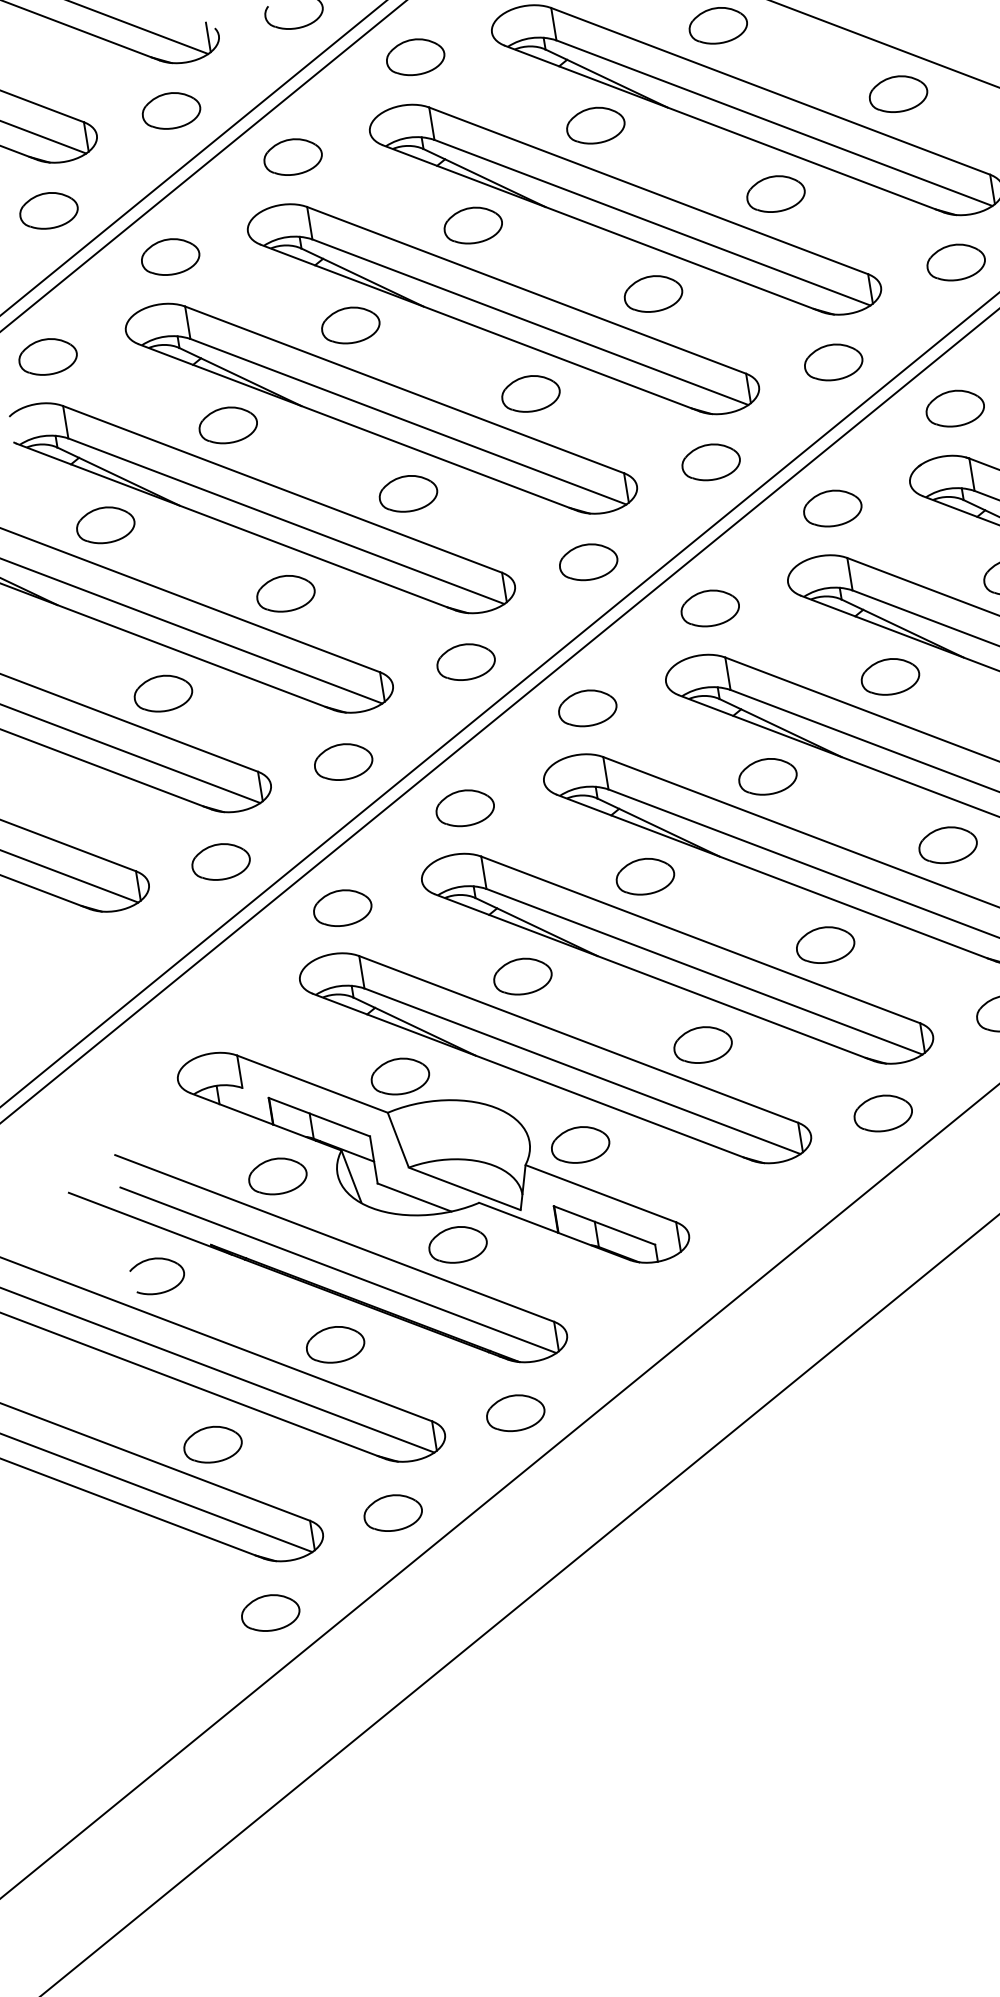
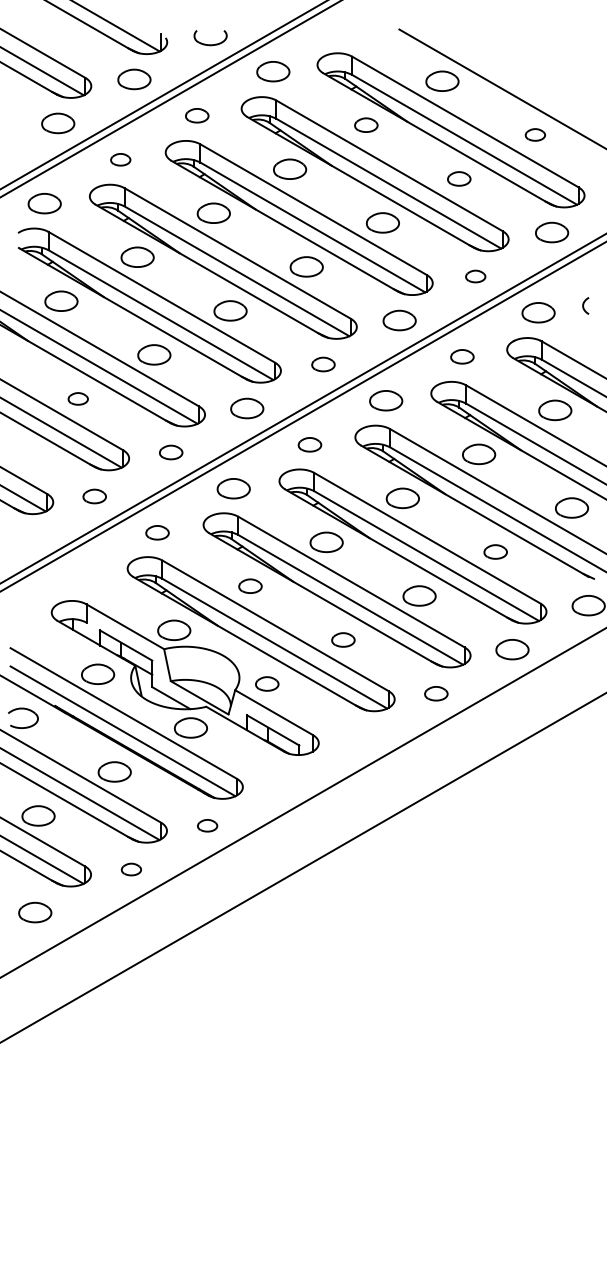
part: (898, 93) -> (535, 134), size x0.6
part: (595, 124) -> (366, 124), size x0.7
part: (293, 156) -> (197, 115), size x0.7
part: (776, 193) -> (459, 178), size x0.7
part: (169, 256) -> (120, 159), size x0.6
part: (832, 362) -> (475, 276), size x0.6
part: (832, 507) -> (462, 356), size x0.7
part: (588, 562) -> (323, 364), size x0.7
part: (163, 692) -> (78, 398), size x0.6
part: (586, 708) -> (309, 444), size x0.7
part: (344, 761) -> (171, 452), size x0.7
part: (947, 844) -> (495, 551), size x0.7
part: (220, 861) -> (94, 496), size x0.7
part: (342, 907) -> (157, 532), size x0.7
part: (522, 975) -> (250, 585), size x0.7
part: (703, 1044) -> (343, 639), size x0.7
part: (883, 1113) -> (436, 693), size x0.7
part: (580, 1143) -> (267, 683), size x0.7
part: (515, 1413) -> (207, 825), size x0.6
part: (393, 1512) -> (131, 869), size x0.6
part: (270, 1612) -> (35, 912), moved

